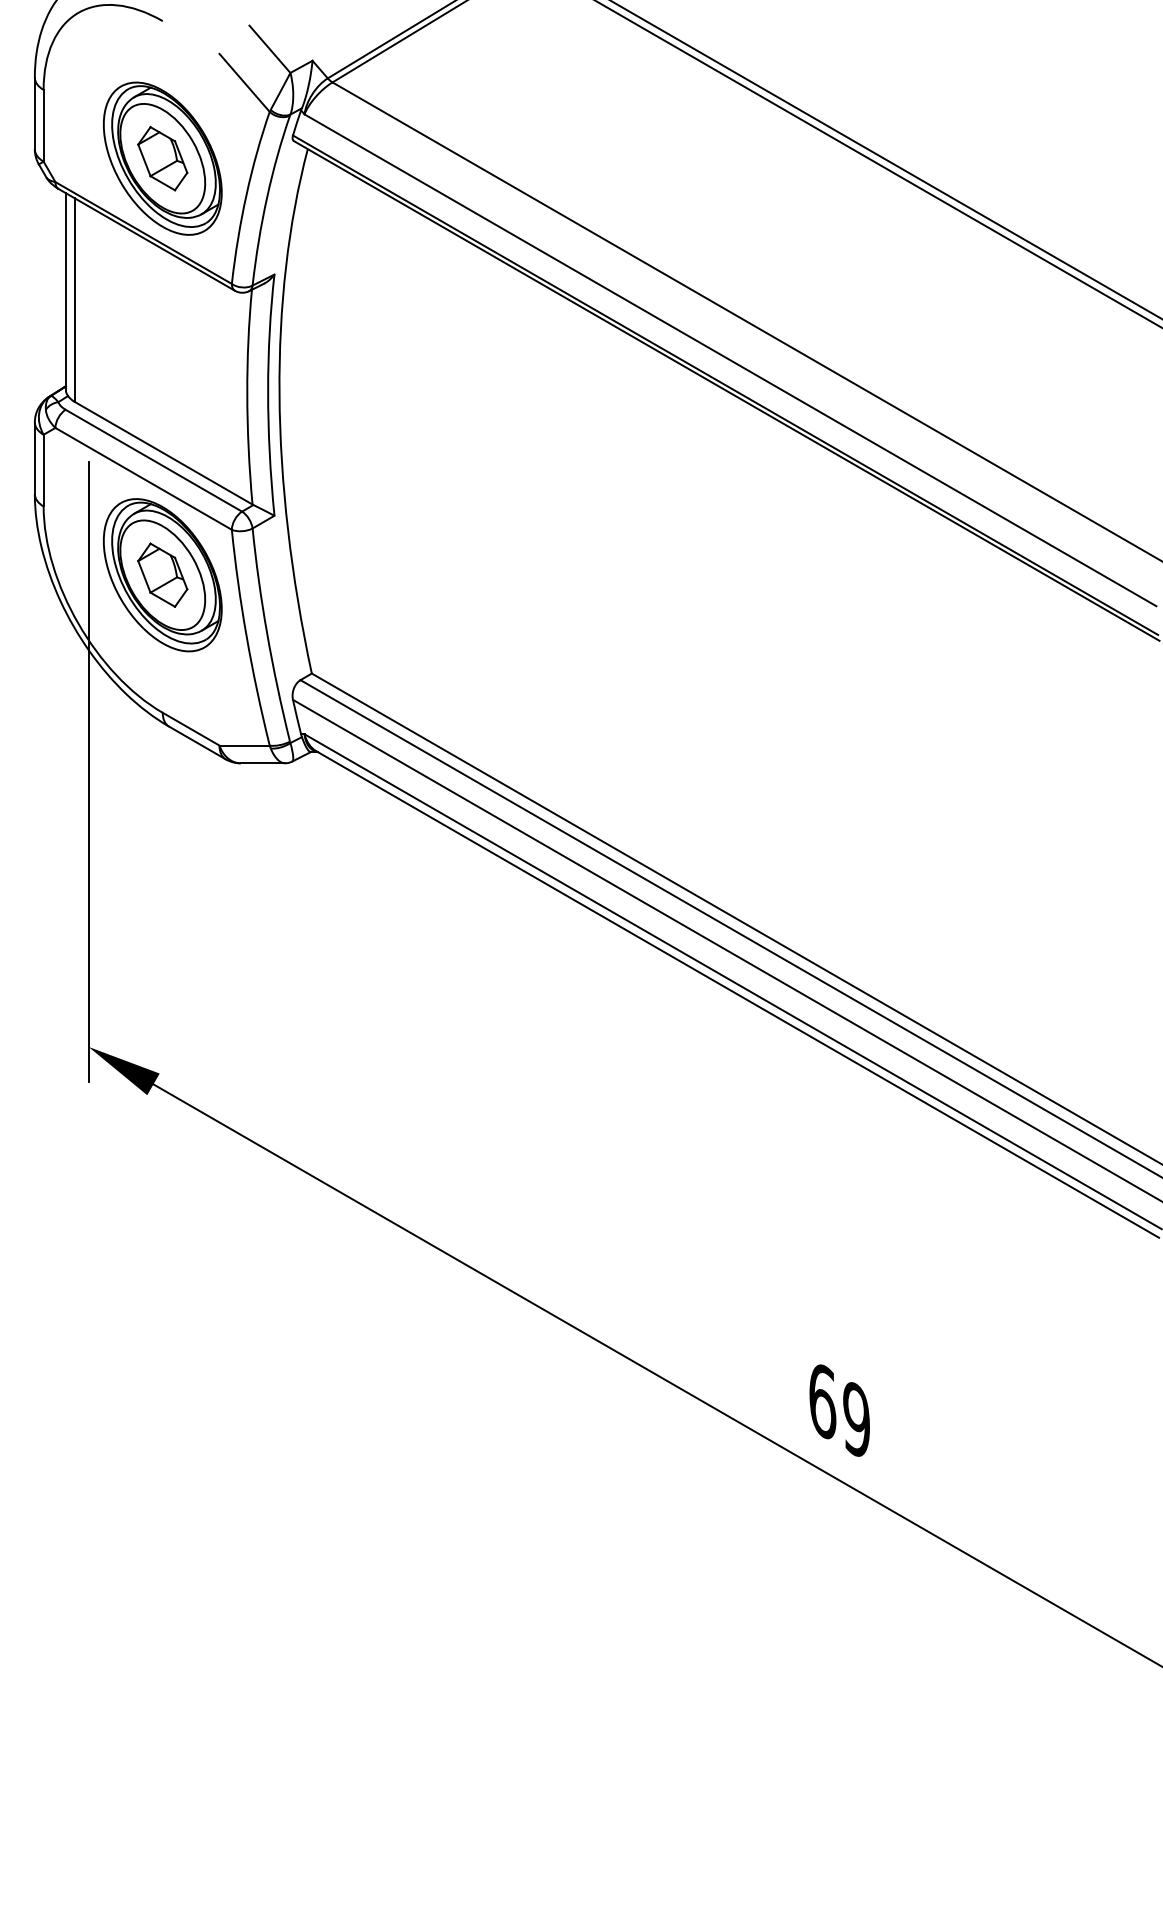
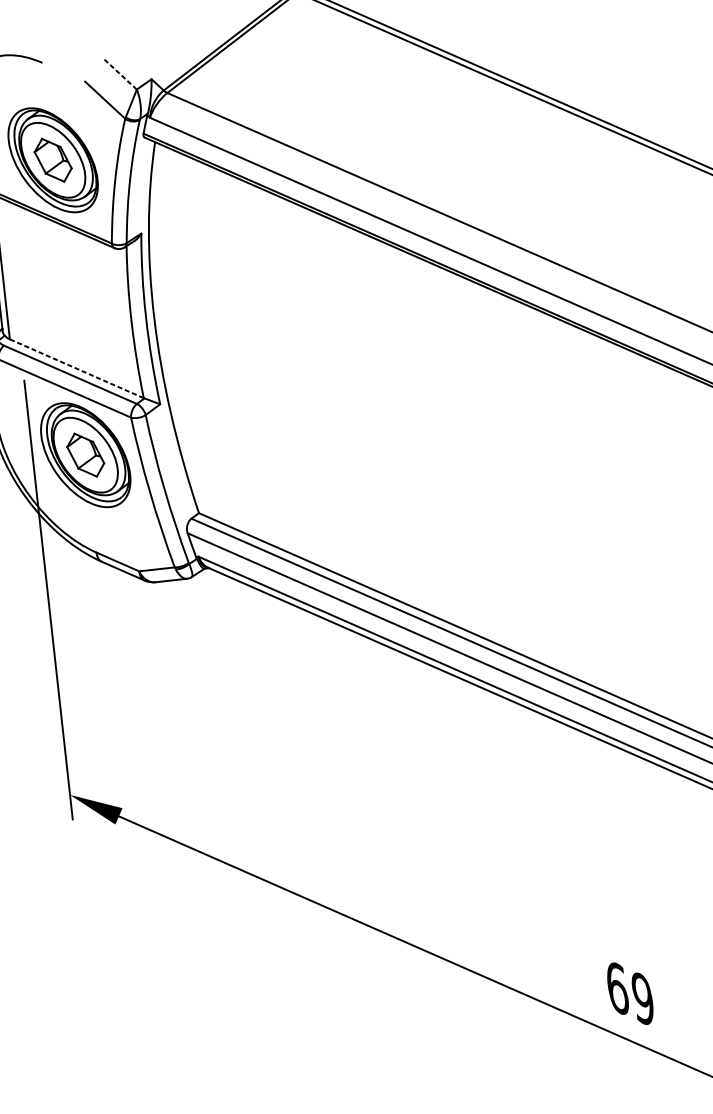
line: (269, 48) -> (120, 73), solid -> dashed
line: (163, 453) -> (76, 368), solid -> dashed

